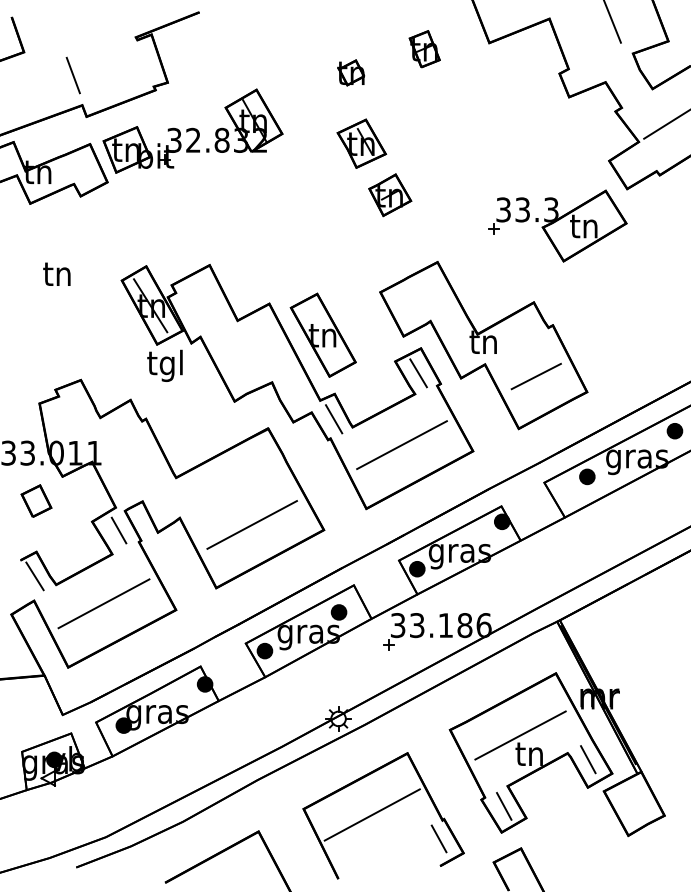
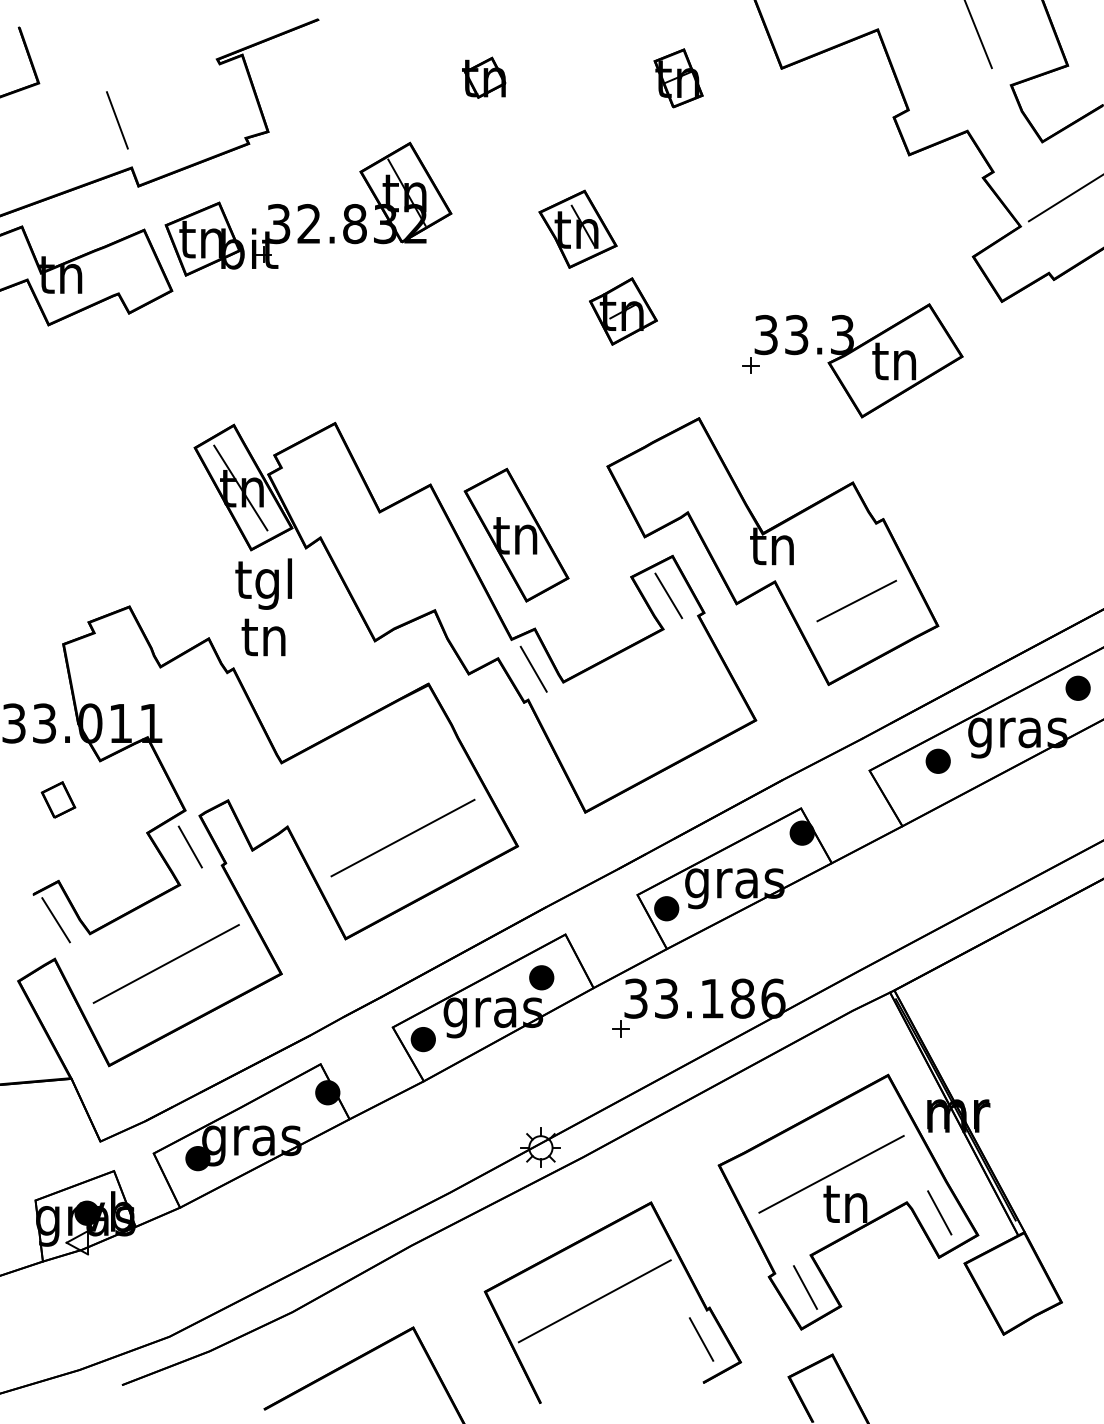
part: (351, 72) -> (484, 77), moved
part: (557, 225) -> (852, 359), moved
text: (56, 273) -> (262, 636), moved
line: (401, 445) -> (641, 711), removed
part: (36, 500) -> (58, 799), size x0.7

